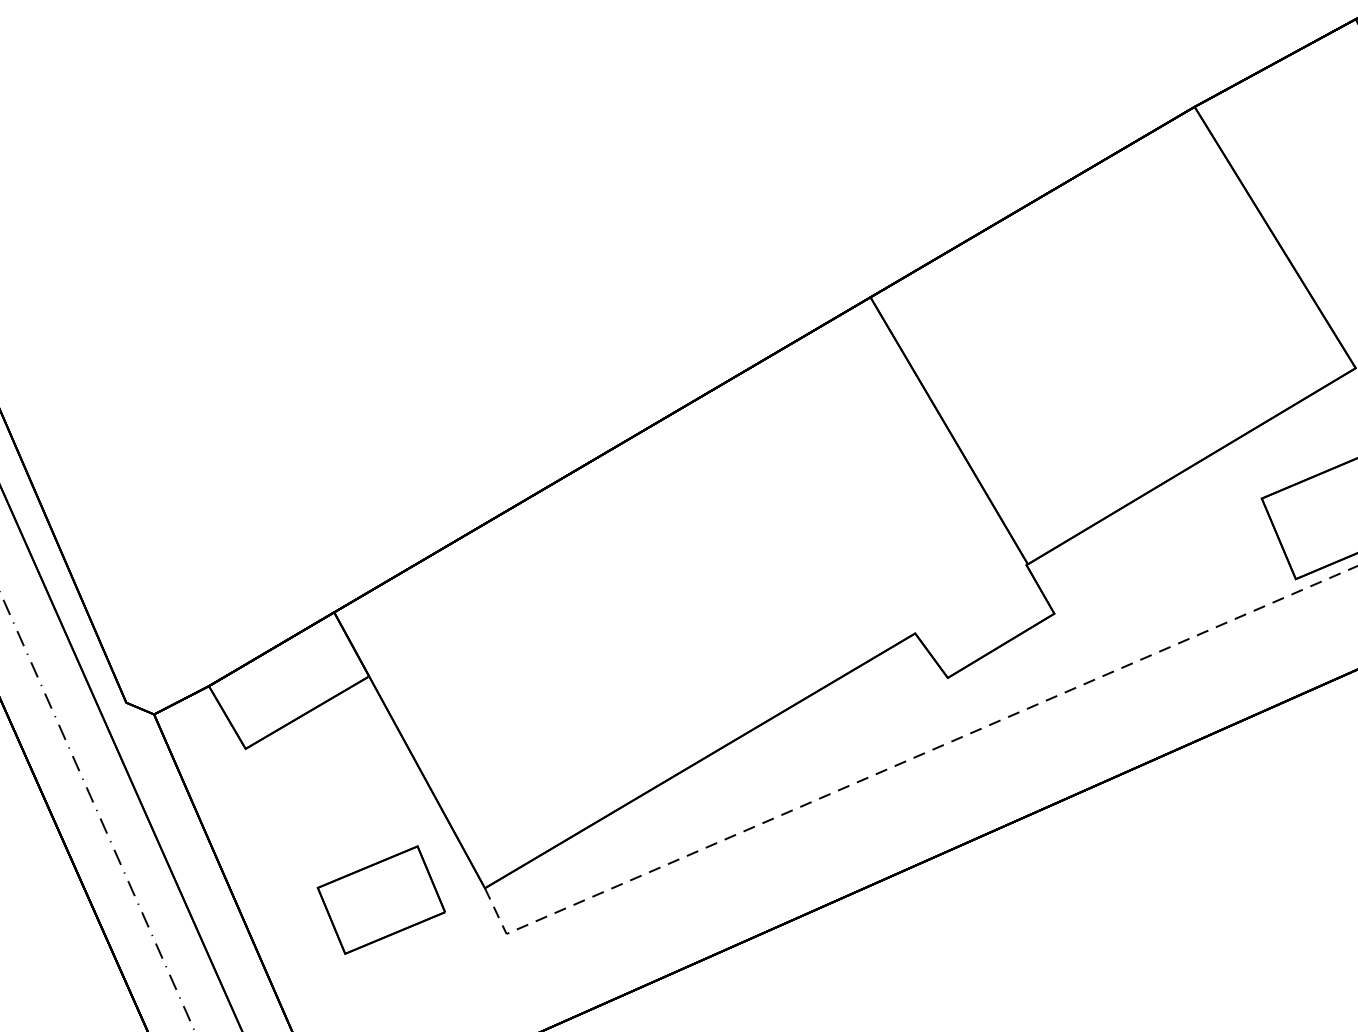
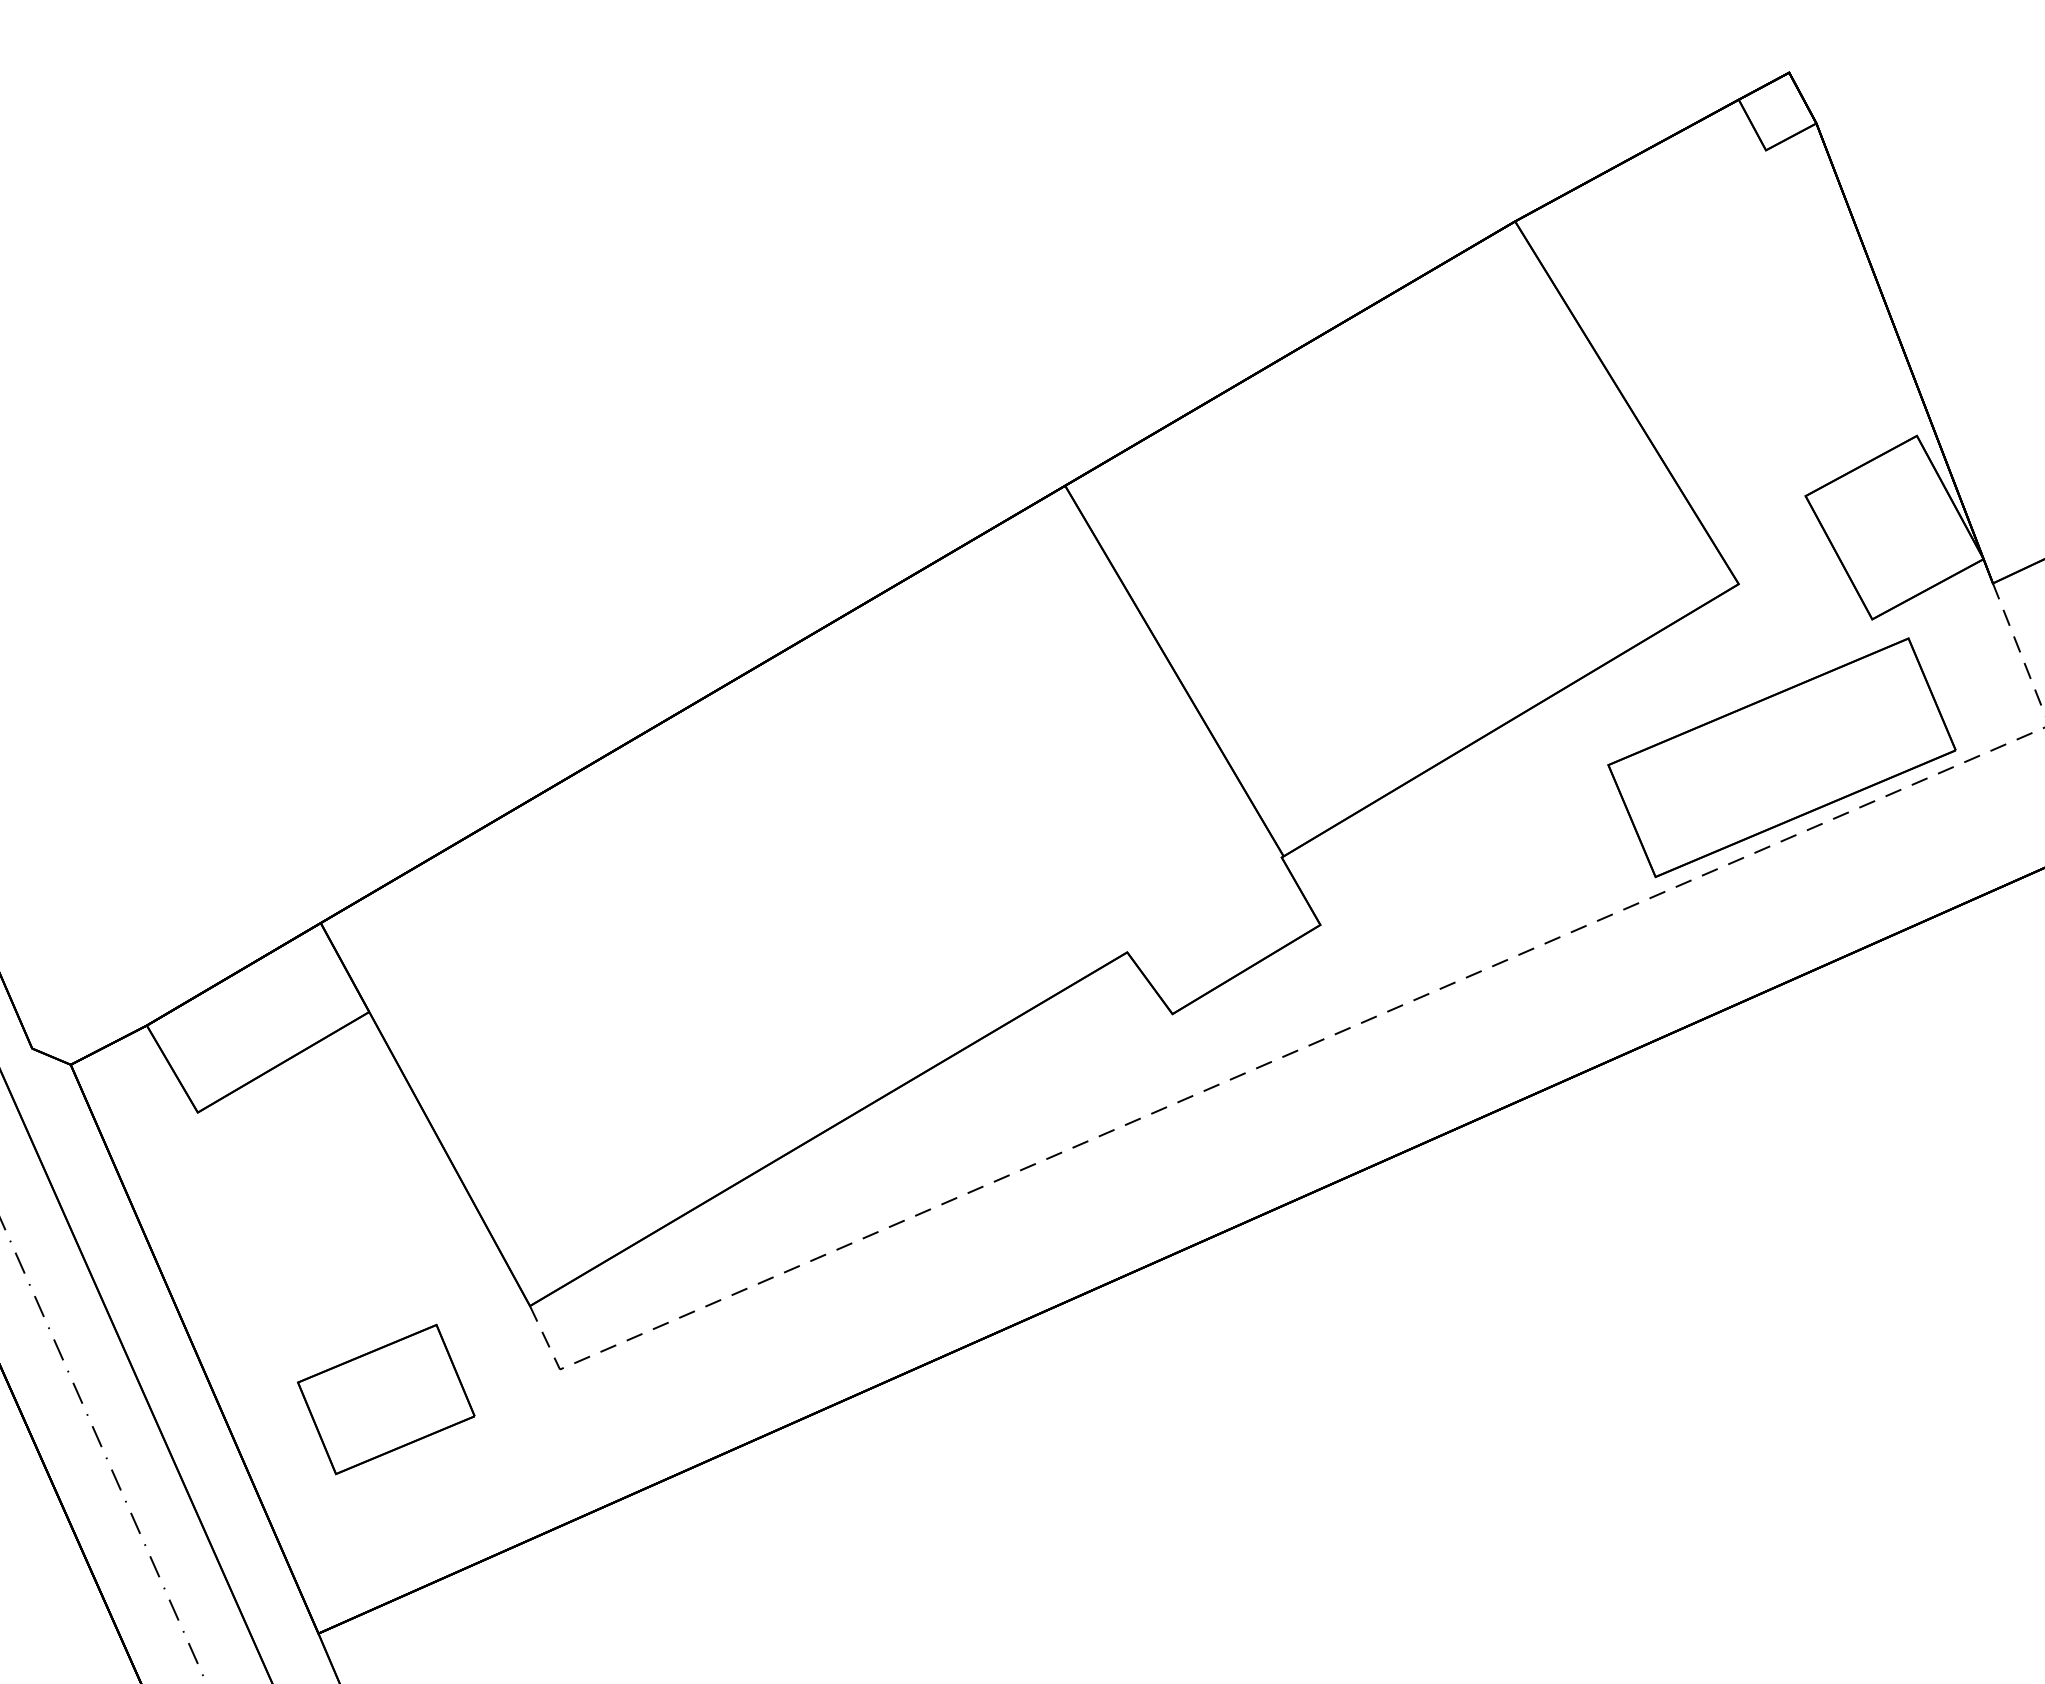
part: (381, 900) -> (386, 1399), moved

